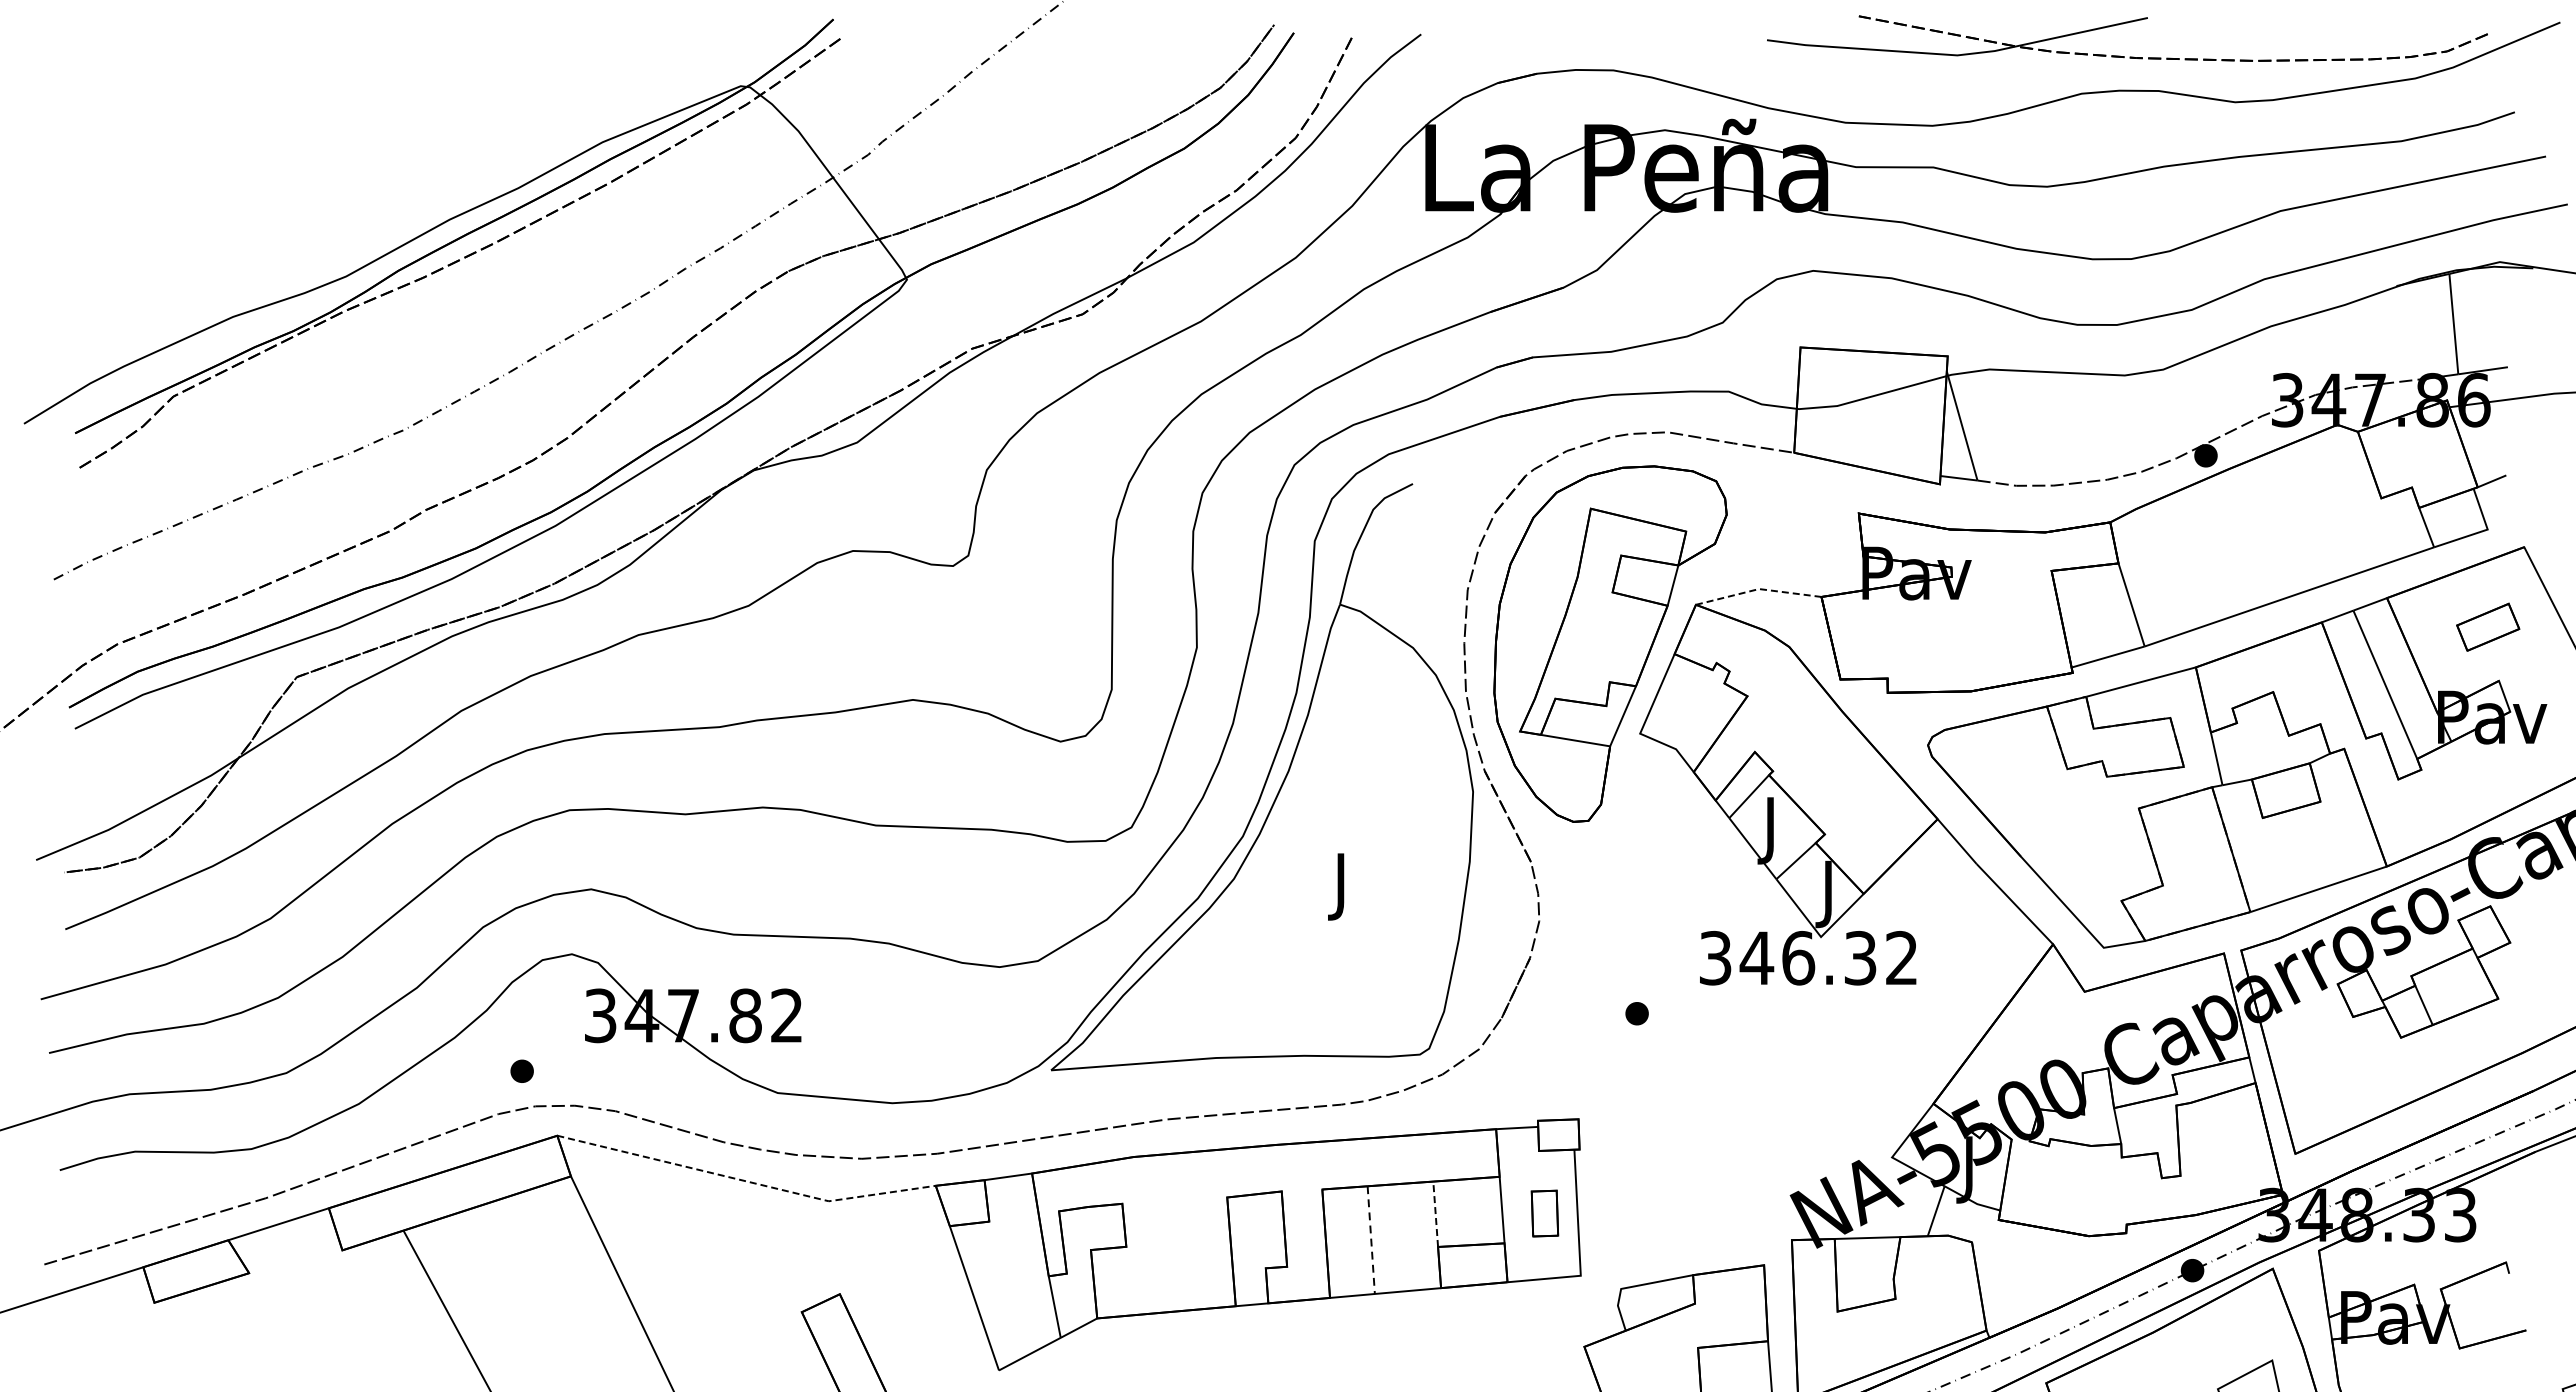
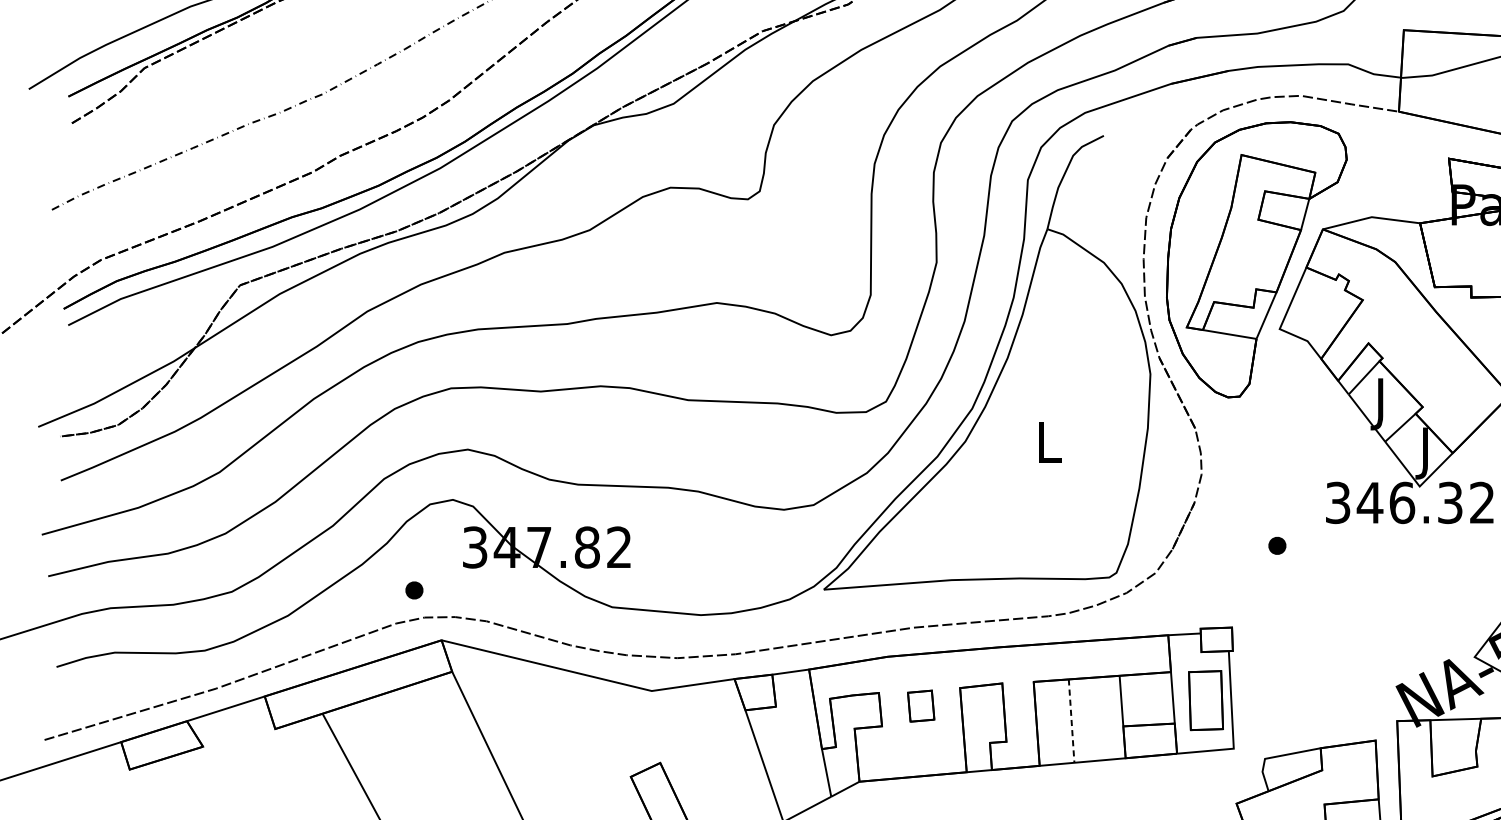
line: (1758, 589) -> (1371, 217), dashed -> solid
text: (1343, 886) -> (1050, 447), J -> L
line: (746, 1181) -> (588, 675), dashed -> solid
part: (1544, 1213) -> (1205, 700), size x1.67
line: (1435, 1214) -> (1121, 701), dashed -> solid
part: (1176, 1220) -> (920, 705), added

